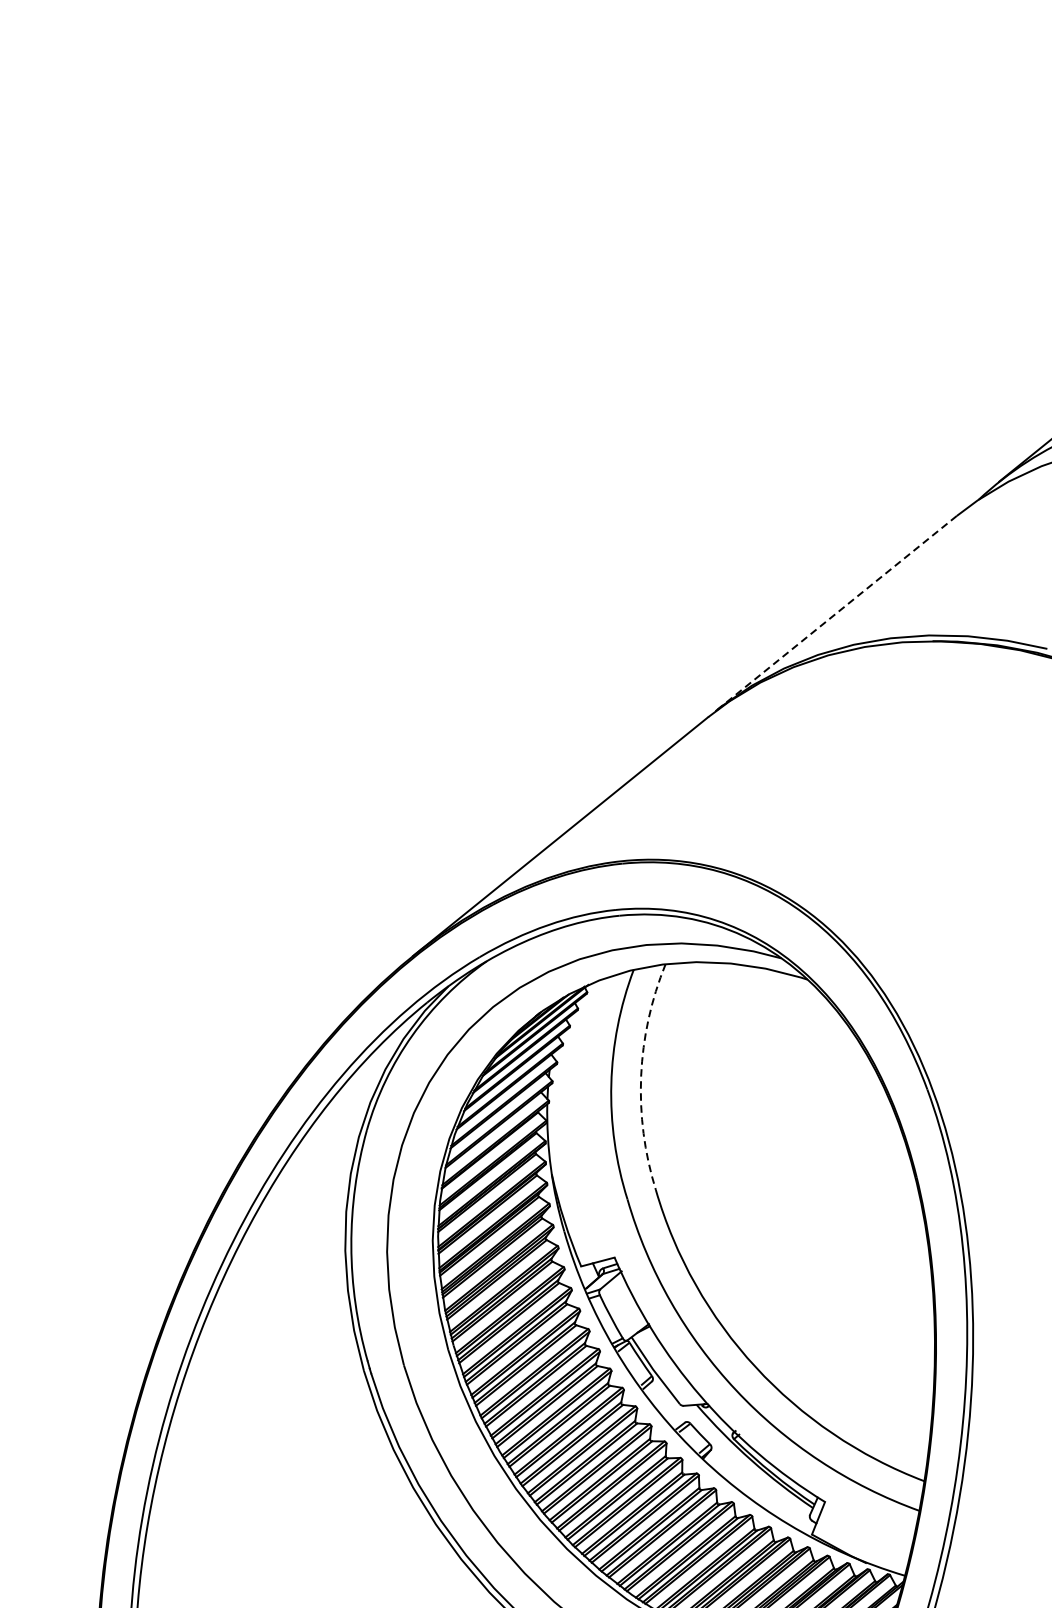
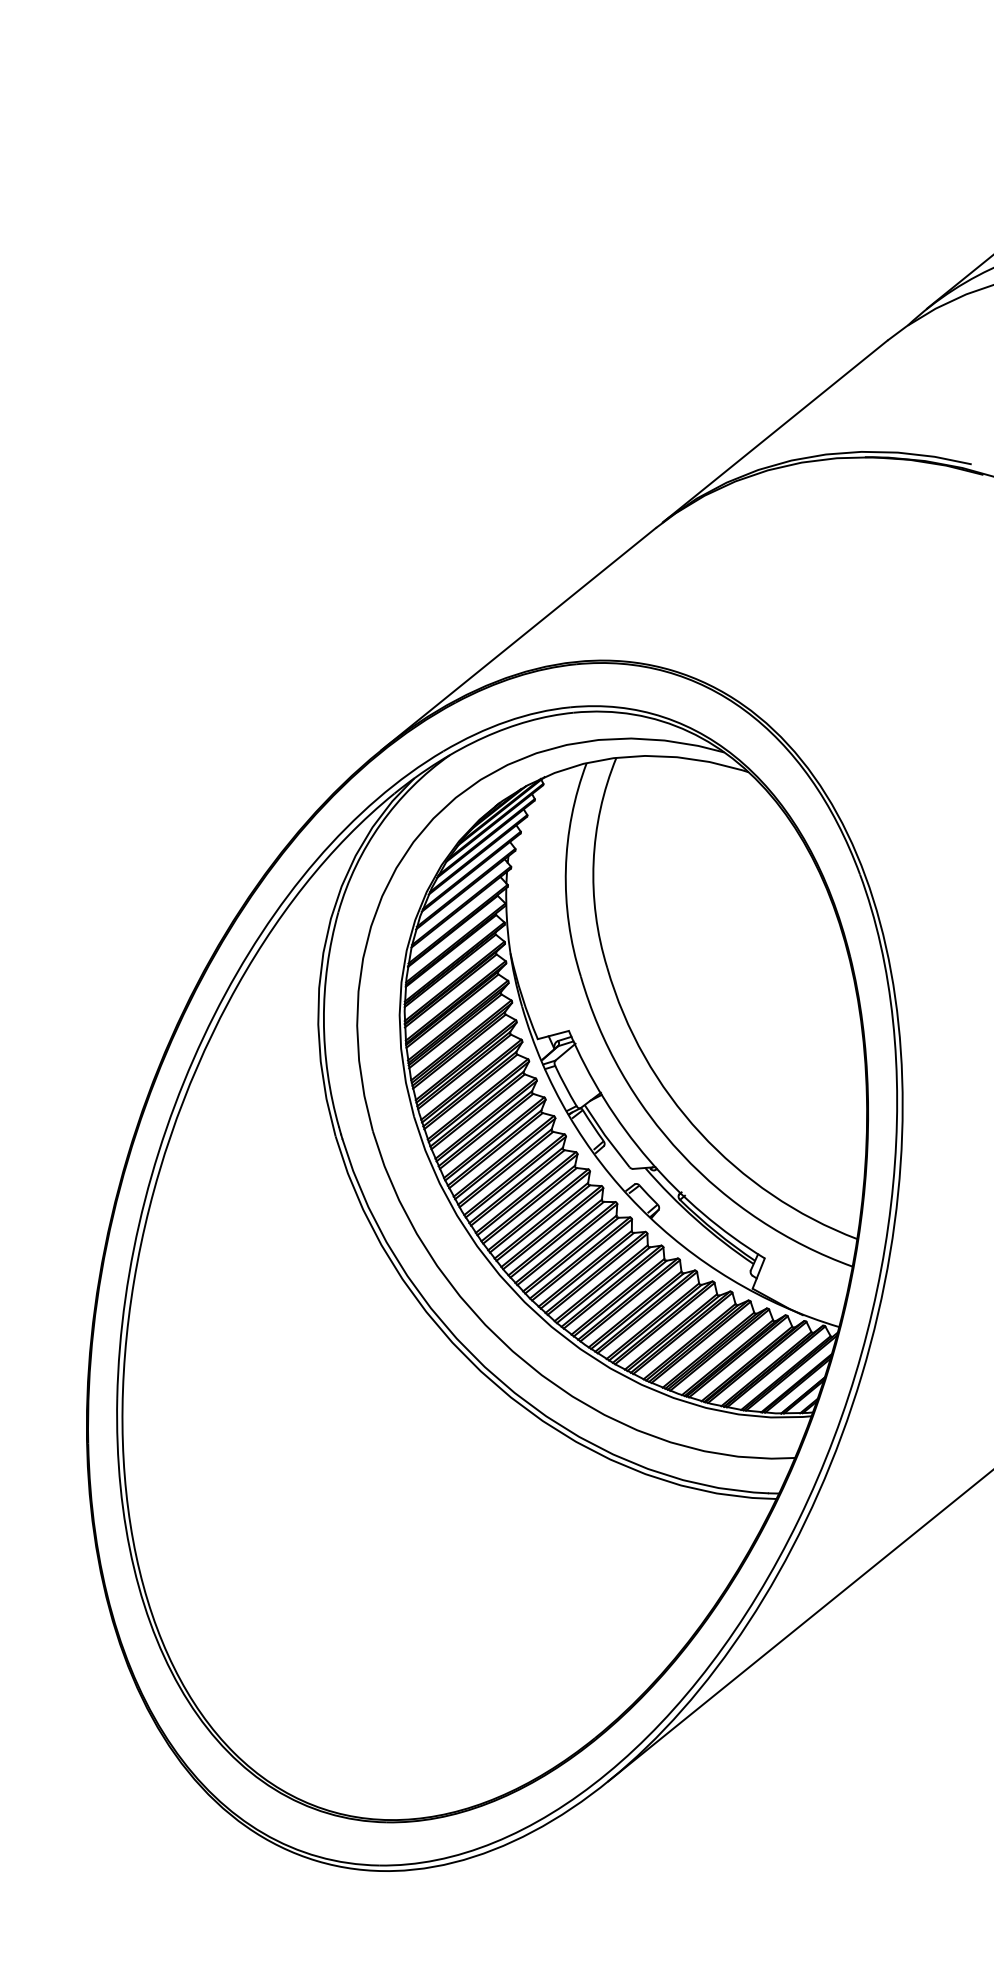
line: (835, 613) -> (774, 431), dashed -> solid
arc: (641, 1076) -> (593, 862), dashed -> solid

